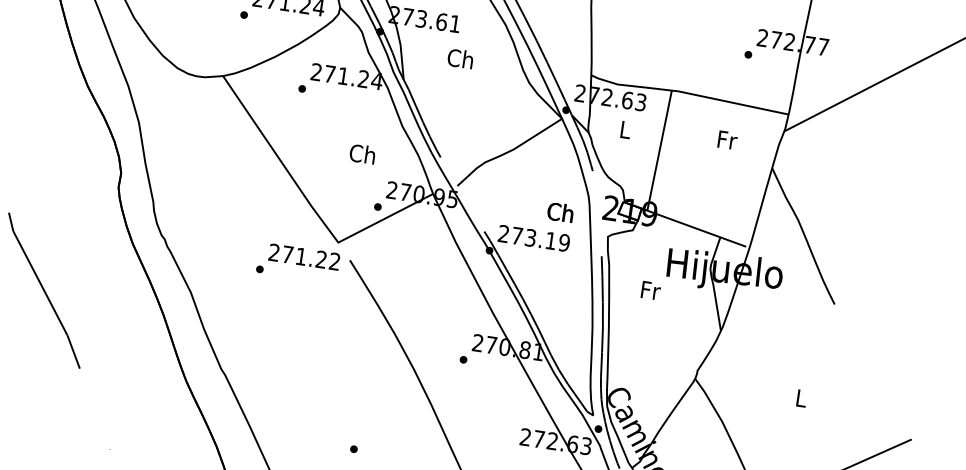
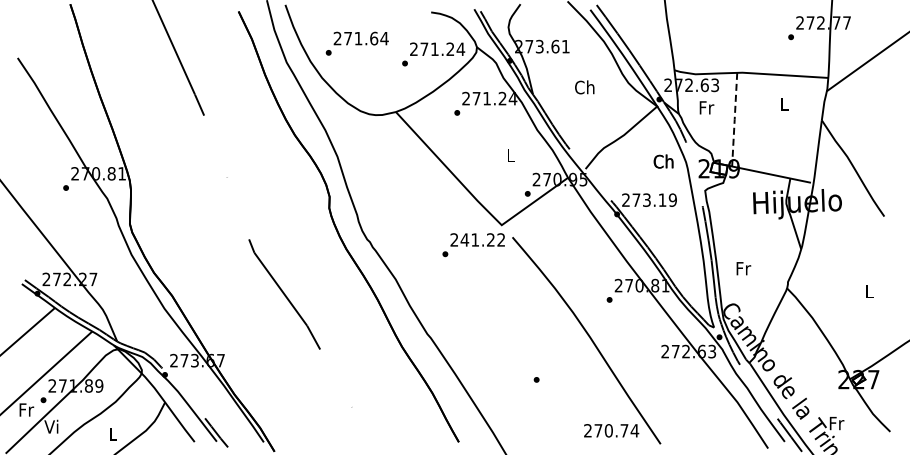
text: (460, 58) -> (584, 87), moved
text: (625, 129) -> (706, 107), L -> Fr
text: (727, 139) -> (784, 103), Fr -> L
line: (659, 150) -> (734, 119), solid -> dashed
text: (361, 153) -> (509, 155), Ch -> L
text: (560, 212) -> (663, 161), moved
text: (287, 253) -> (464, 239), 271.22 -> 241.22
text: (650, 290) -> (743, 268), moved

